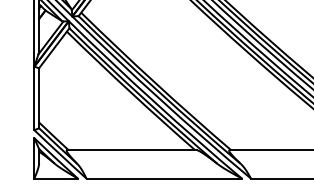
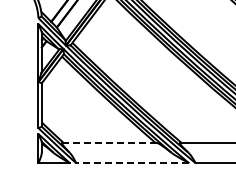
line: (132, 149) -> (109, 142), solid -> dashed
line: (163, 178) -> (132, 163), solid -> dashed

